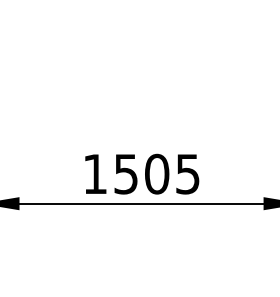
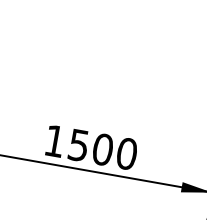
text: (187, 173) -> (126, 153), 1505 -> 1500

